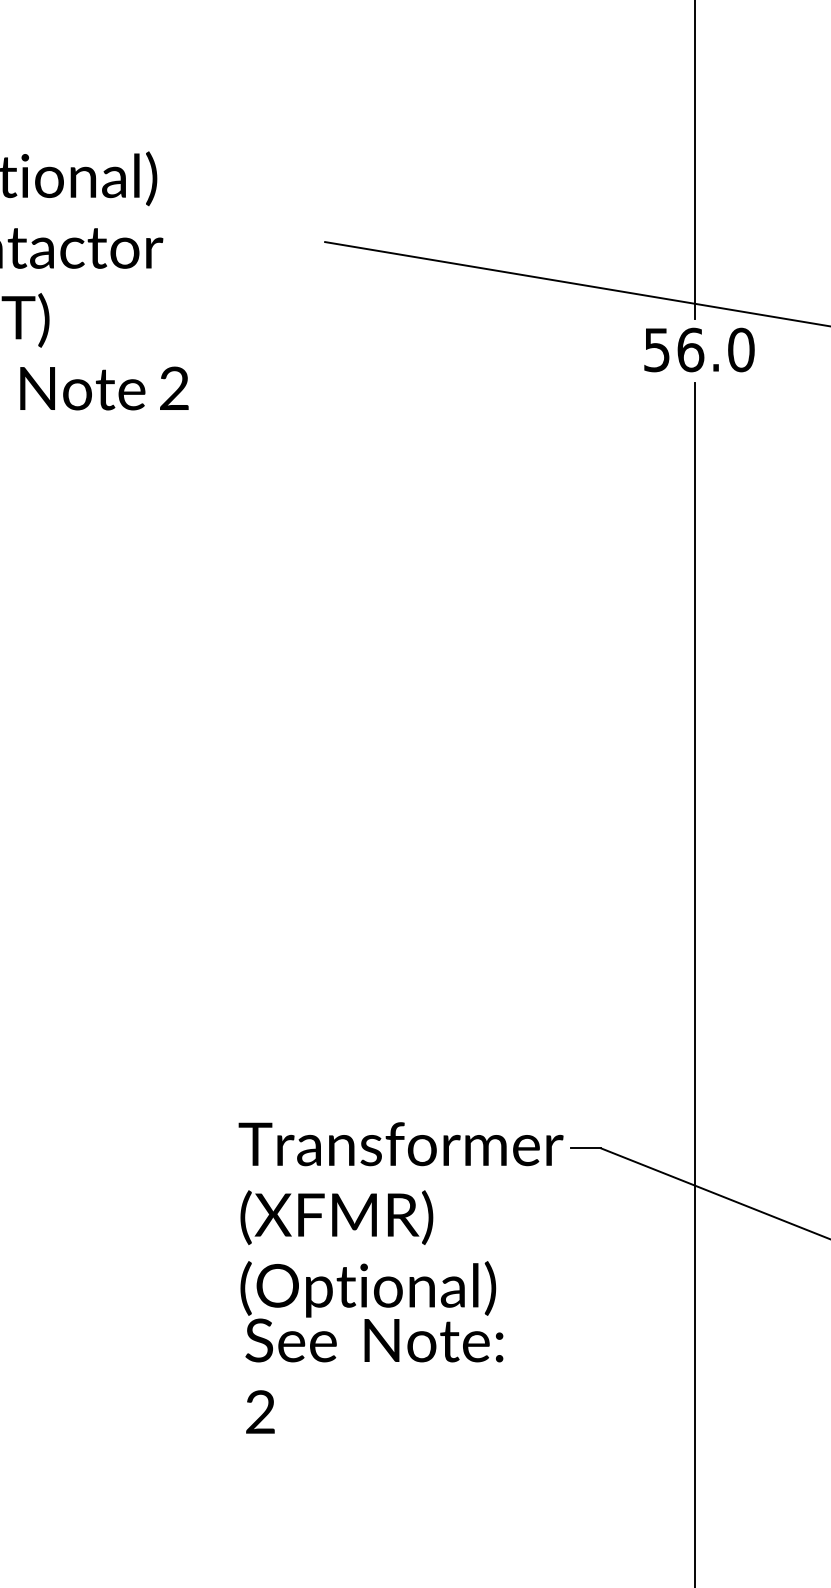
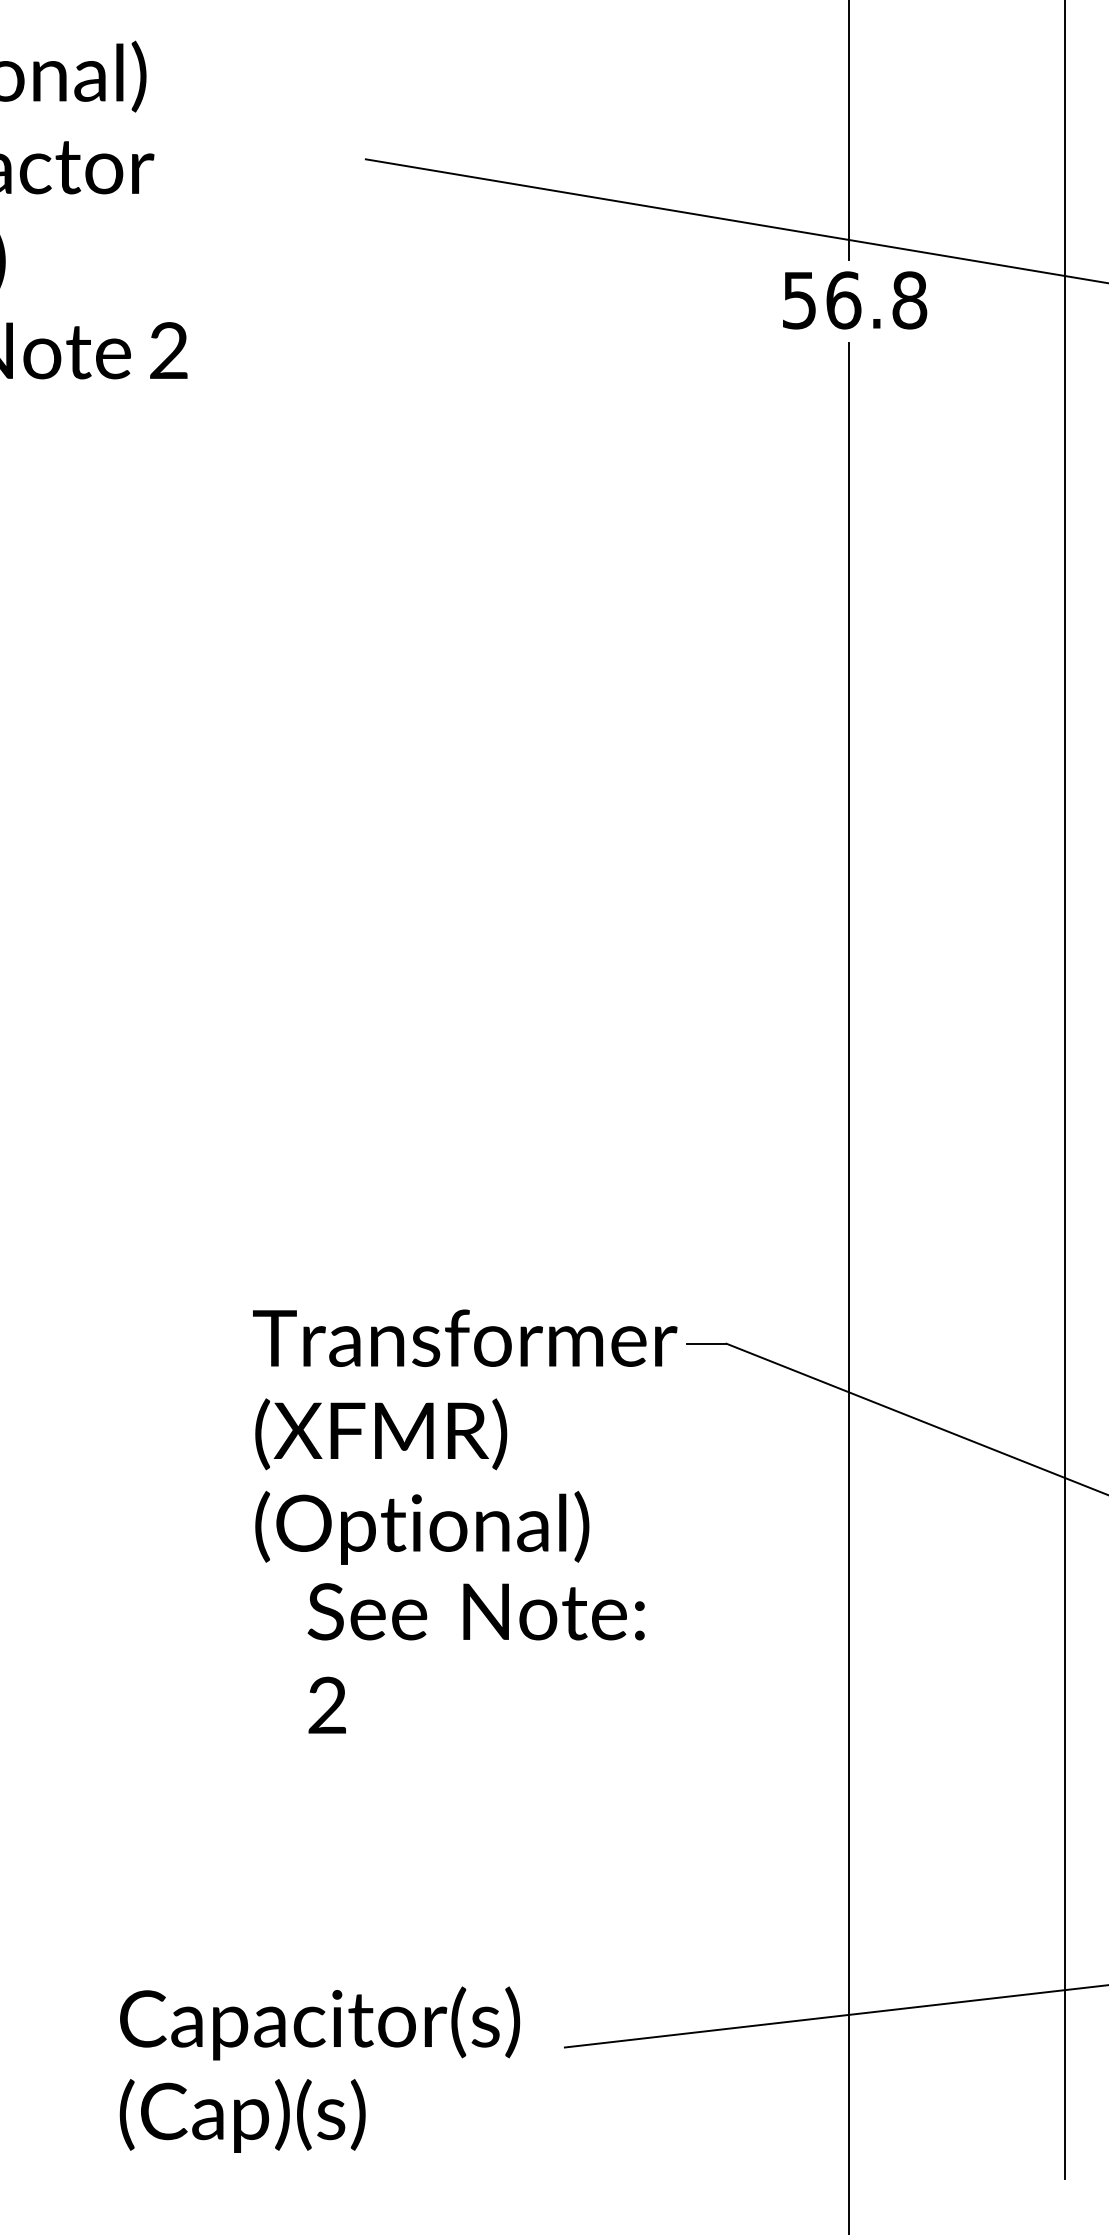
text: (741, 350) -> (909, 300), 56.0 -> 56.8
text: (373, 1376) -> (475, 1658), moved

